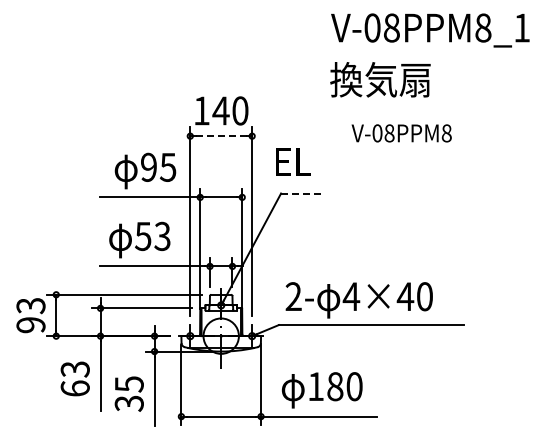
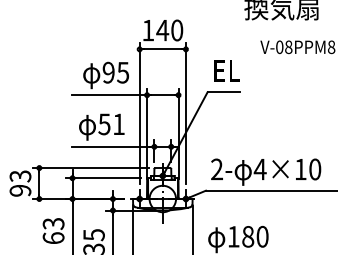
line: (221, 136) -> (163, 49), dashed -> solid
text: (293, 161) -> (227, 70), moved
line: (303, 193) -> (224, 92), dashed -> solid
text: (162, 236) -> (118, 124), 53 -> 51
text: (405, 296) -> (300, 169), 4×40 -> 4×10

